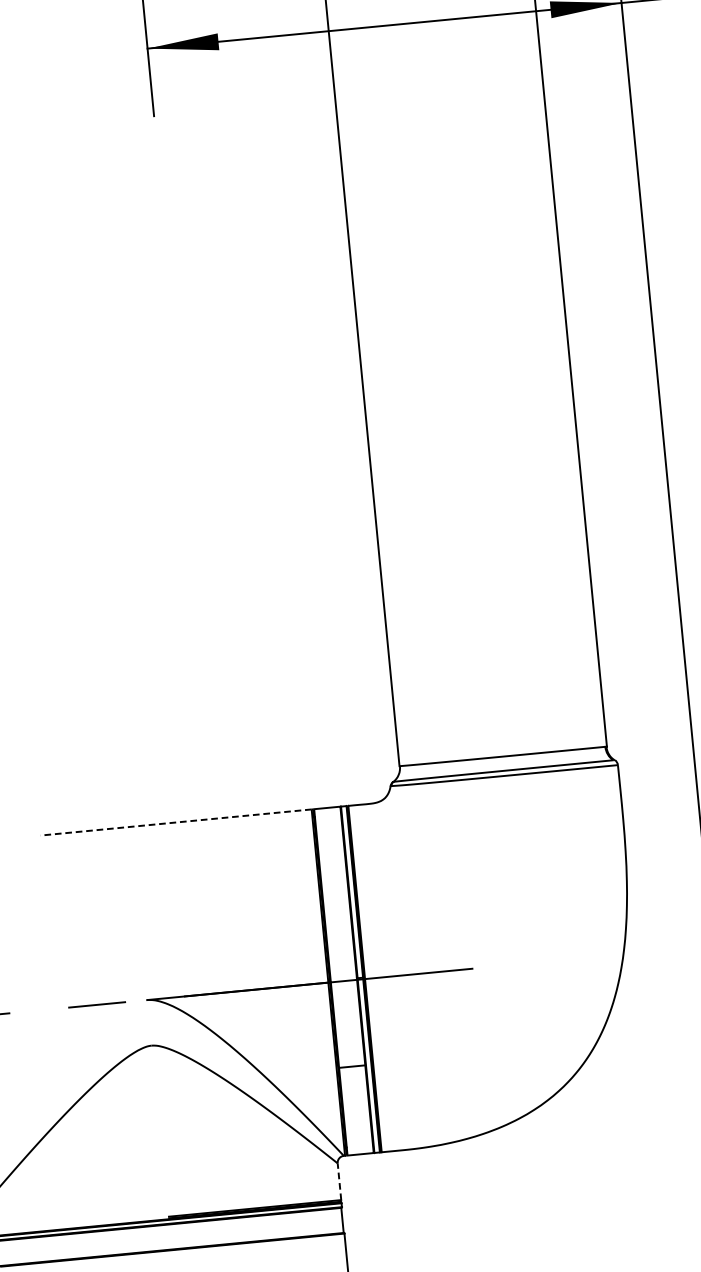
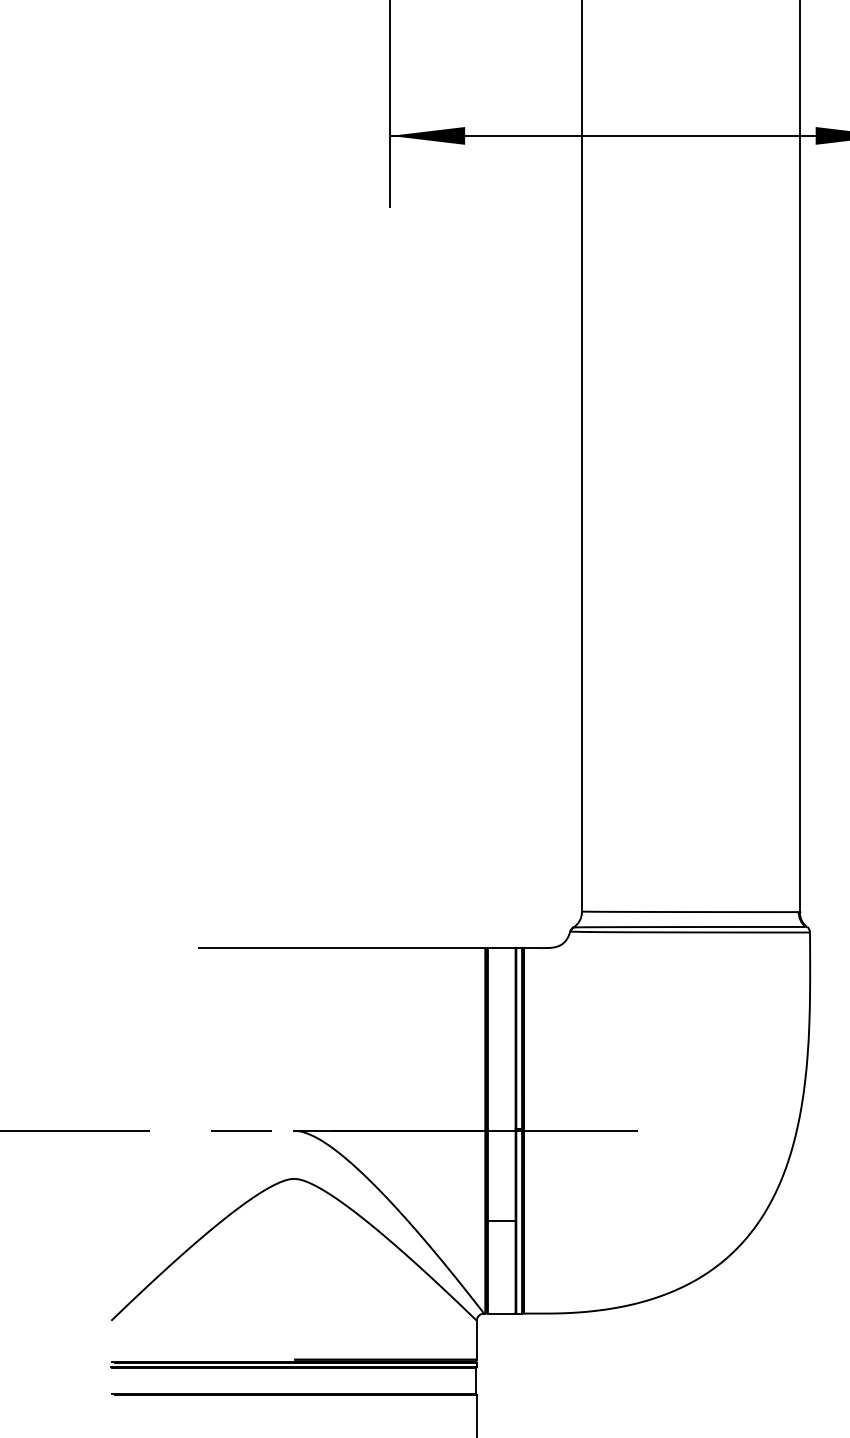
line: (175, 823) -> (341, 948), dashed -> solid
line: (339, 1181) -> (476, 1339), dashed -> solid

